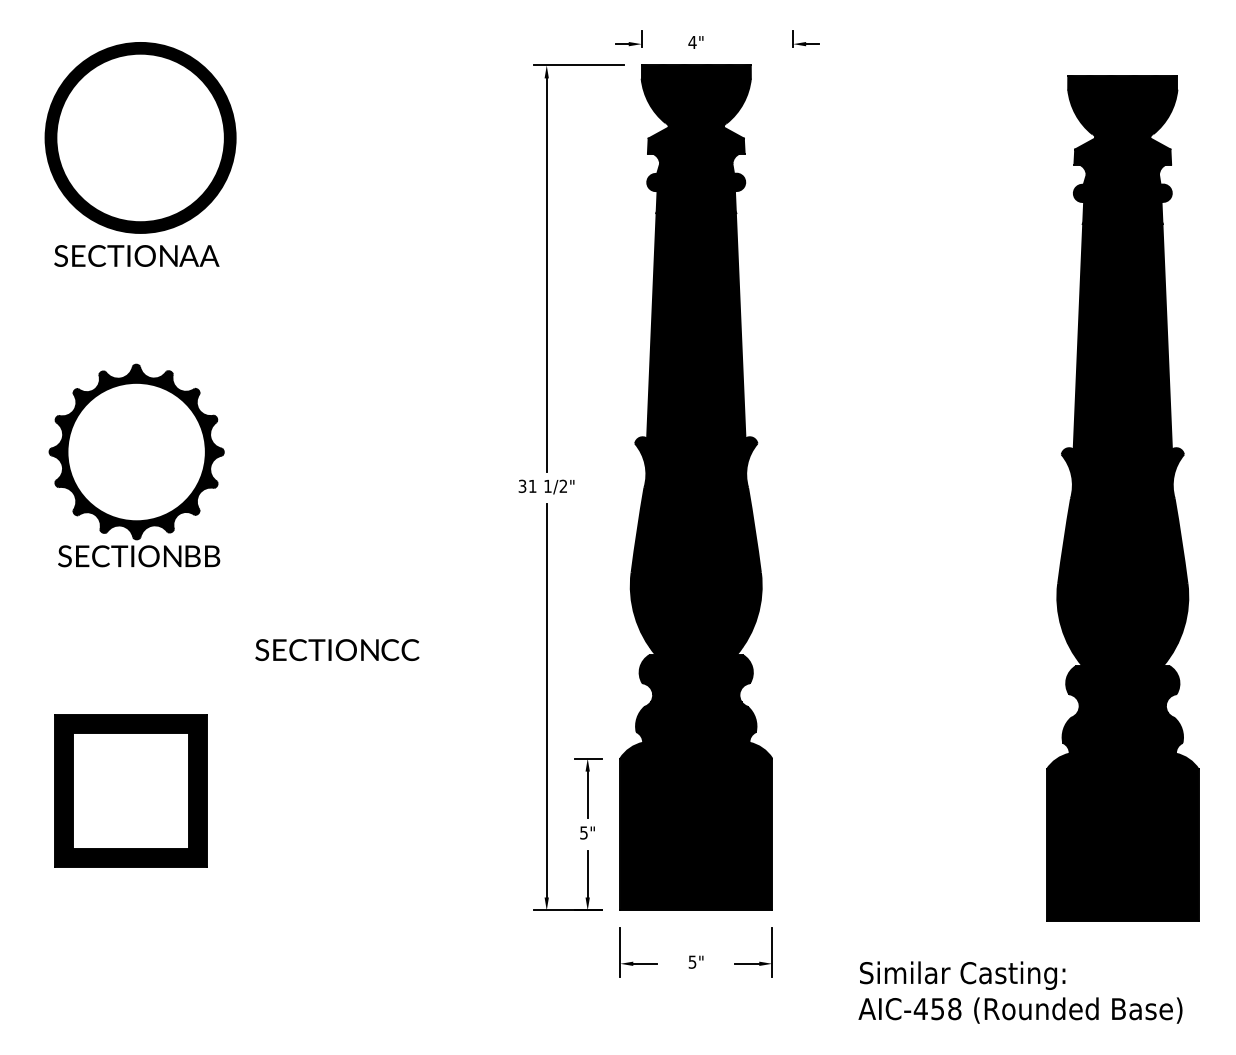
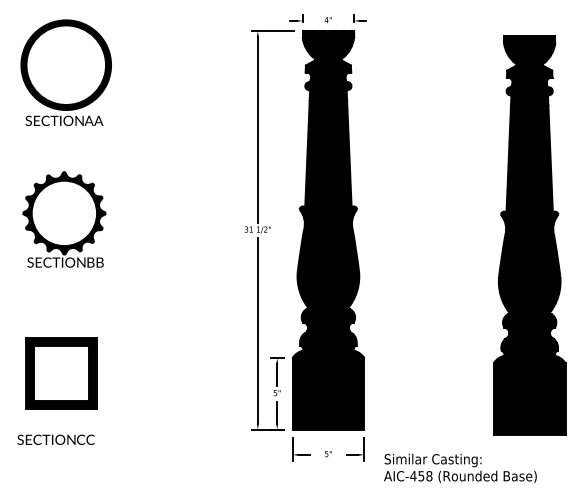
part: (804, 38) -> (359, 18), moved
text: (336, 649) -> (55, 439), moved
text: (1020, 992) -> (460, 468), moved

